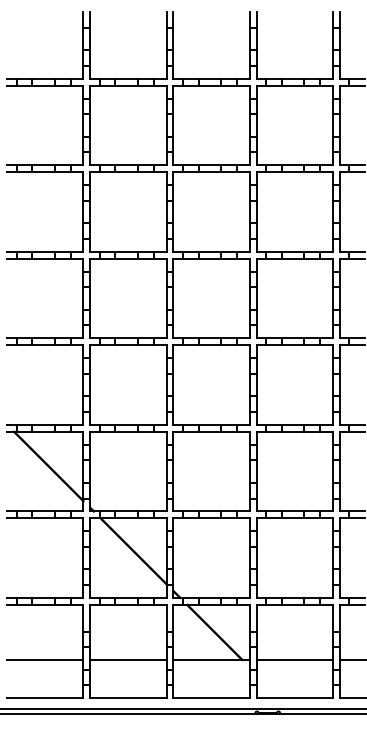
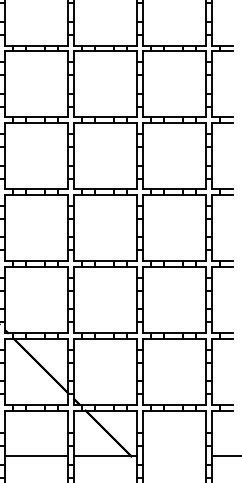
line: (294, 659) -> (174, 456), removed

